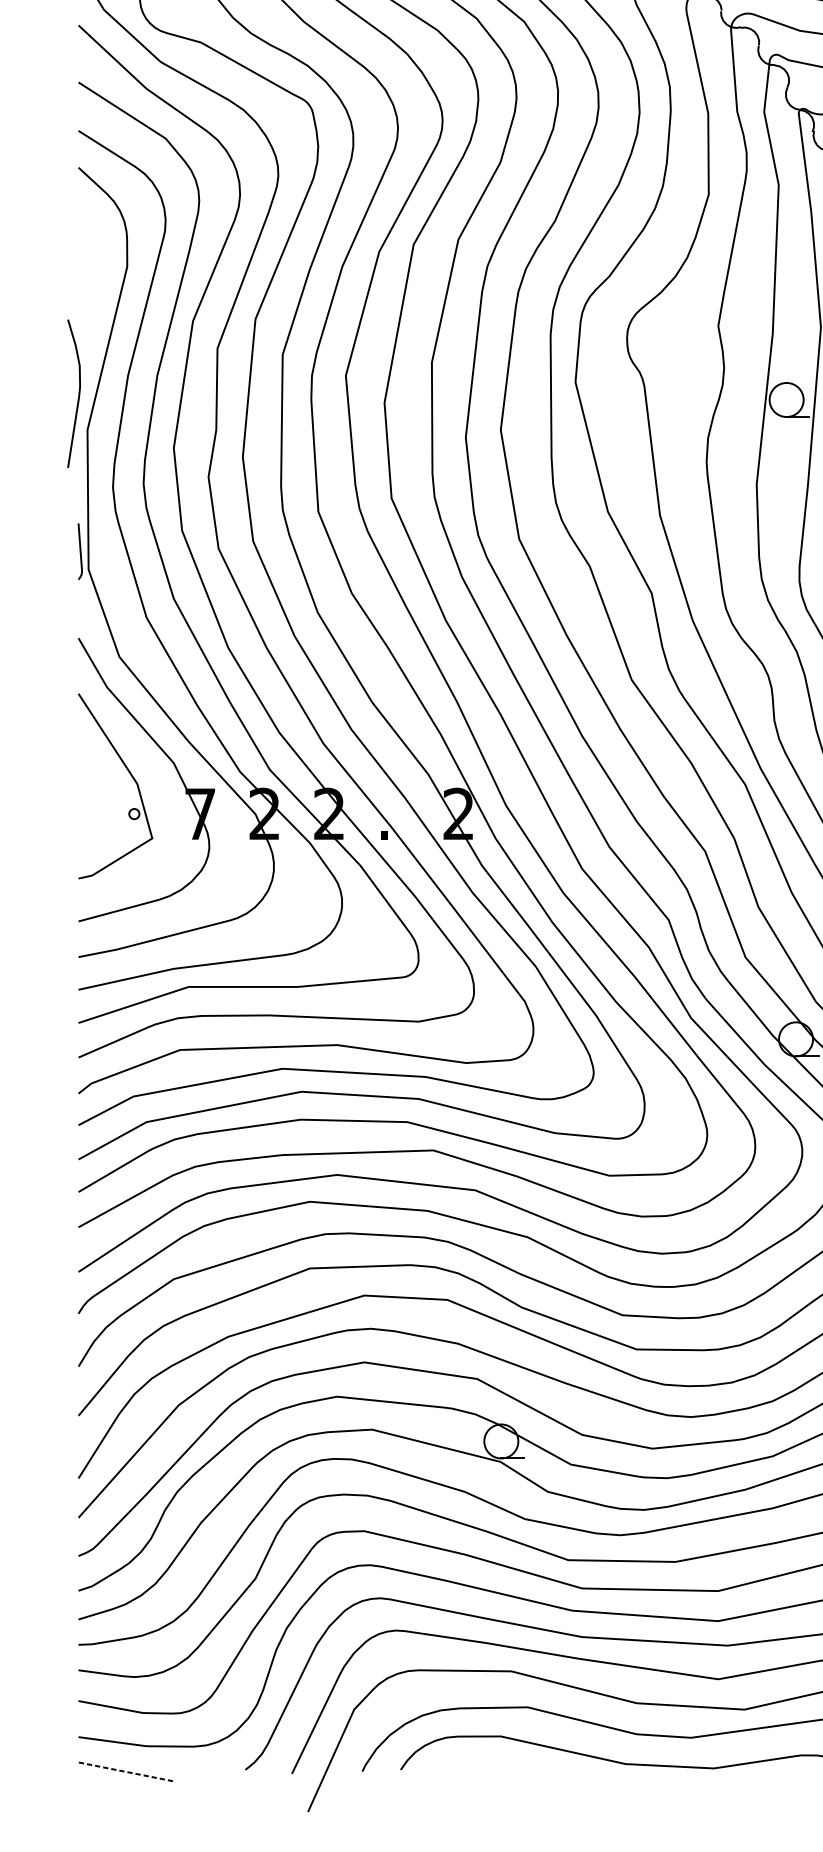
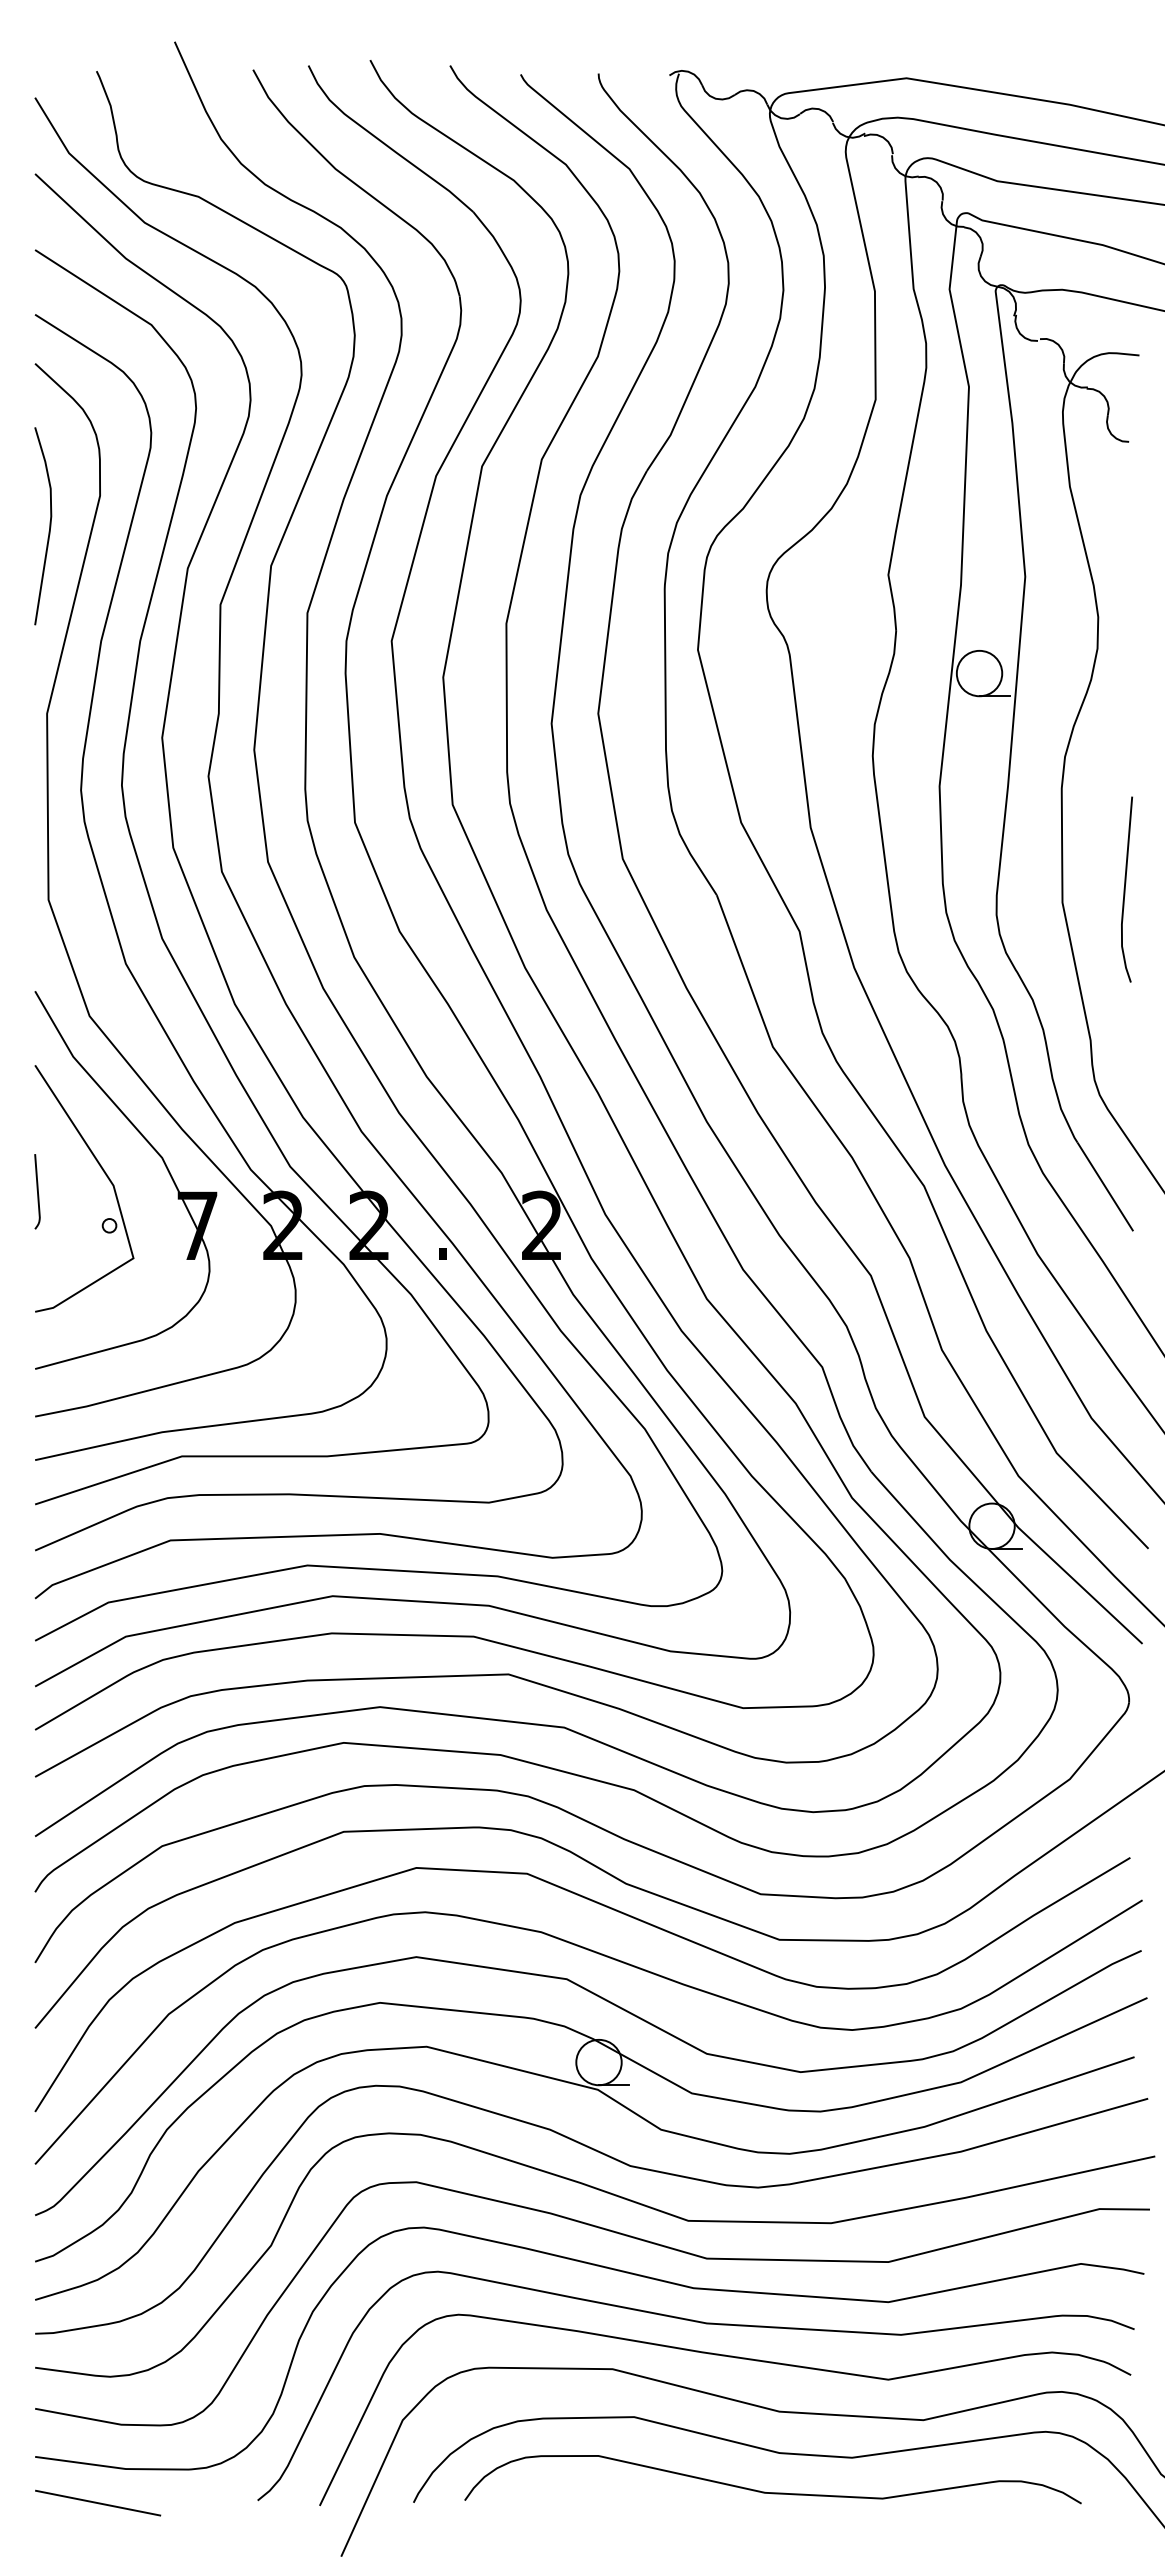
curve: (78, 393) -> (49, 526), moved
curve: (80, 551) -> (37, 1191), moved
line: (125, 1772) -> (97, 2503), dashed -> solid

